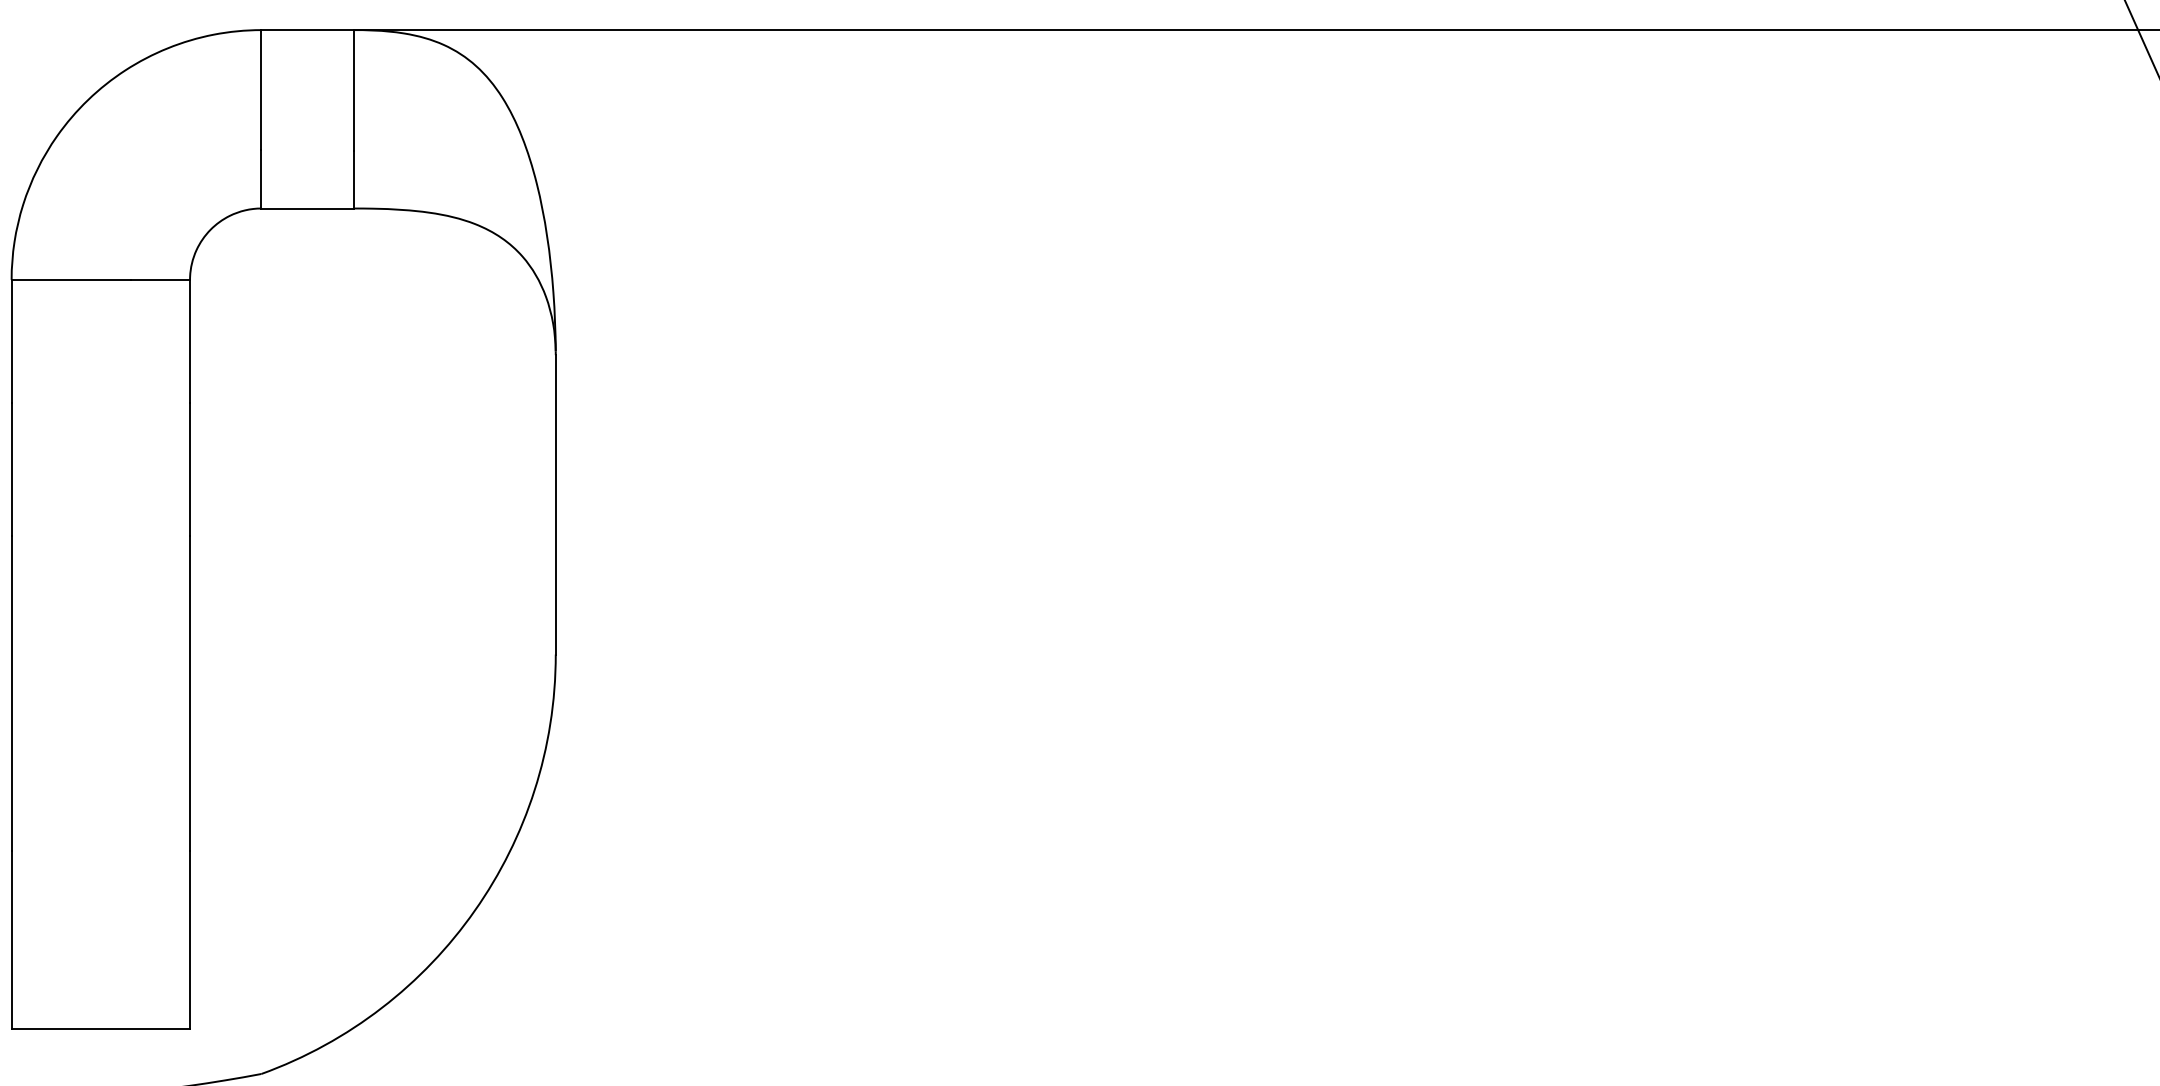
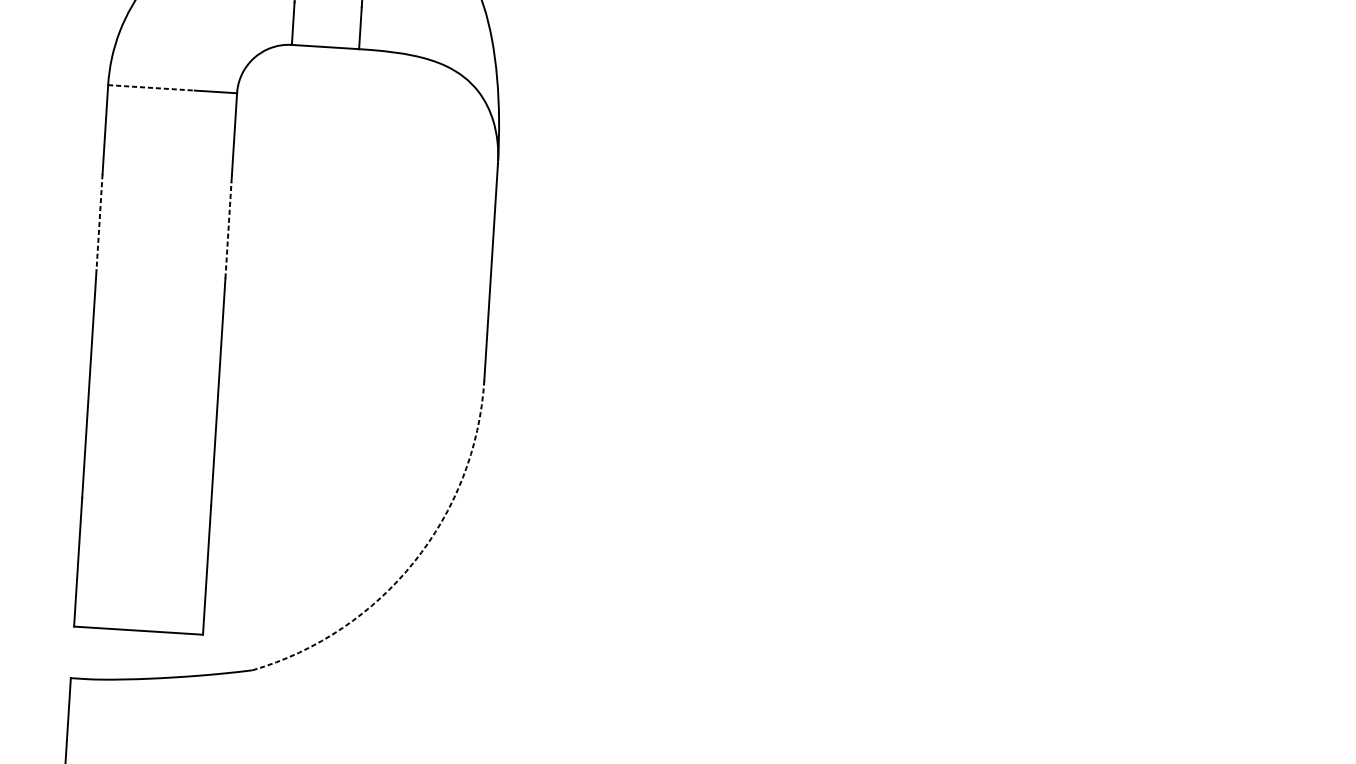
line: (71, 279) -> (151, 87), solid -> dashed
line: (190, 469) -> (228, 230), solid -> dashed
line: (11, 470) -> (99, 222), solid -> dashed
arc: (474, 910) -> (413, 561), solid -> dashed

